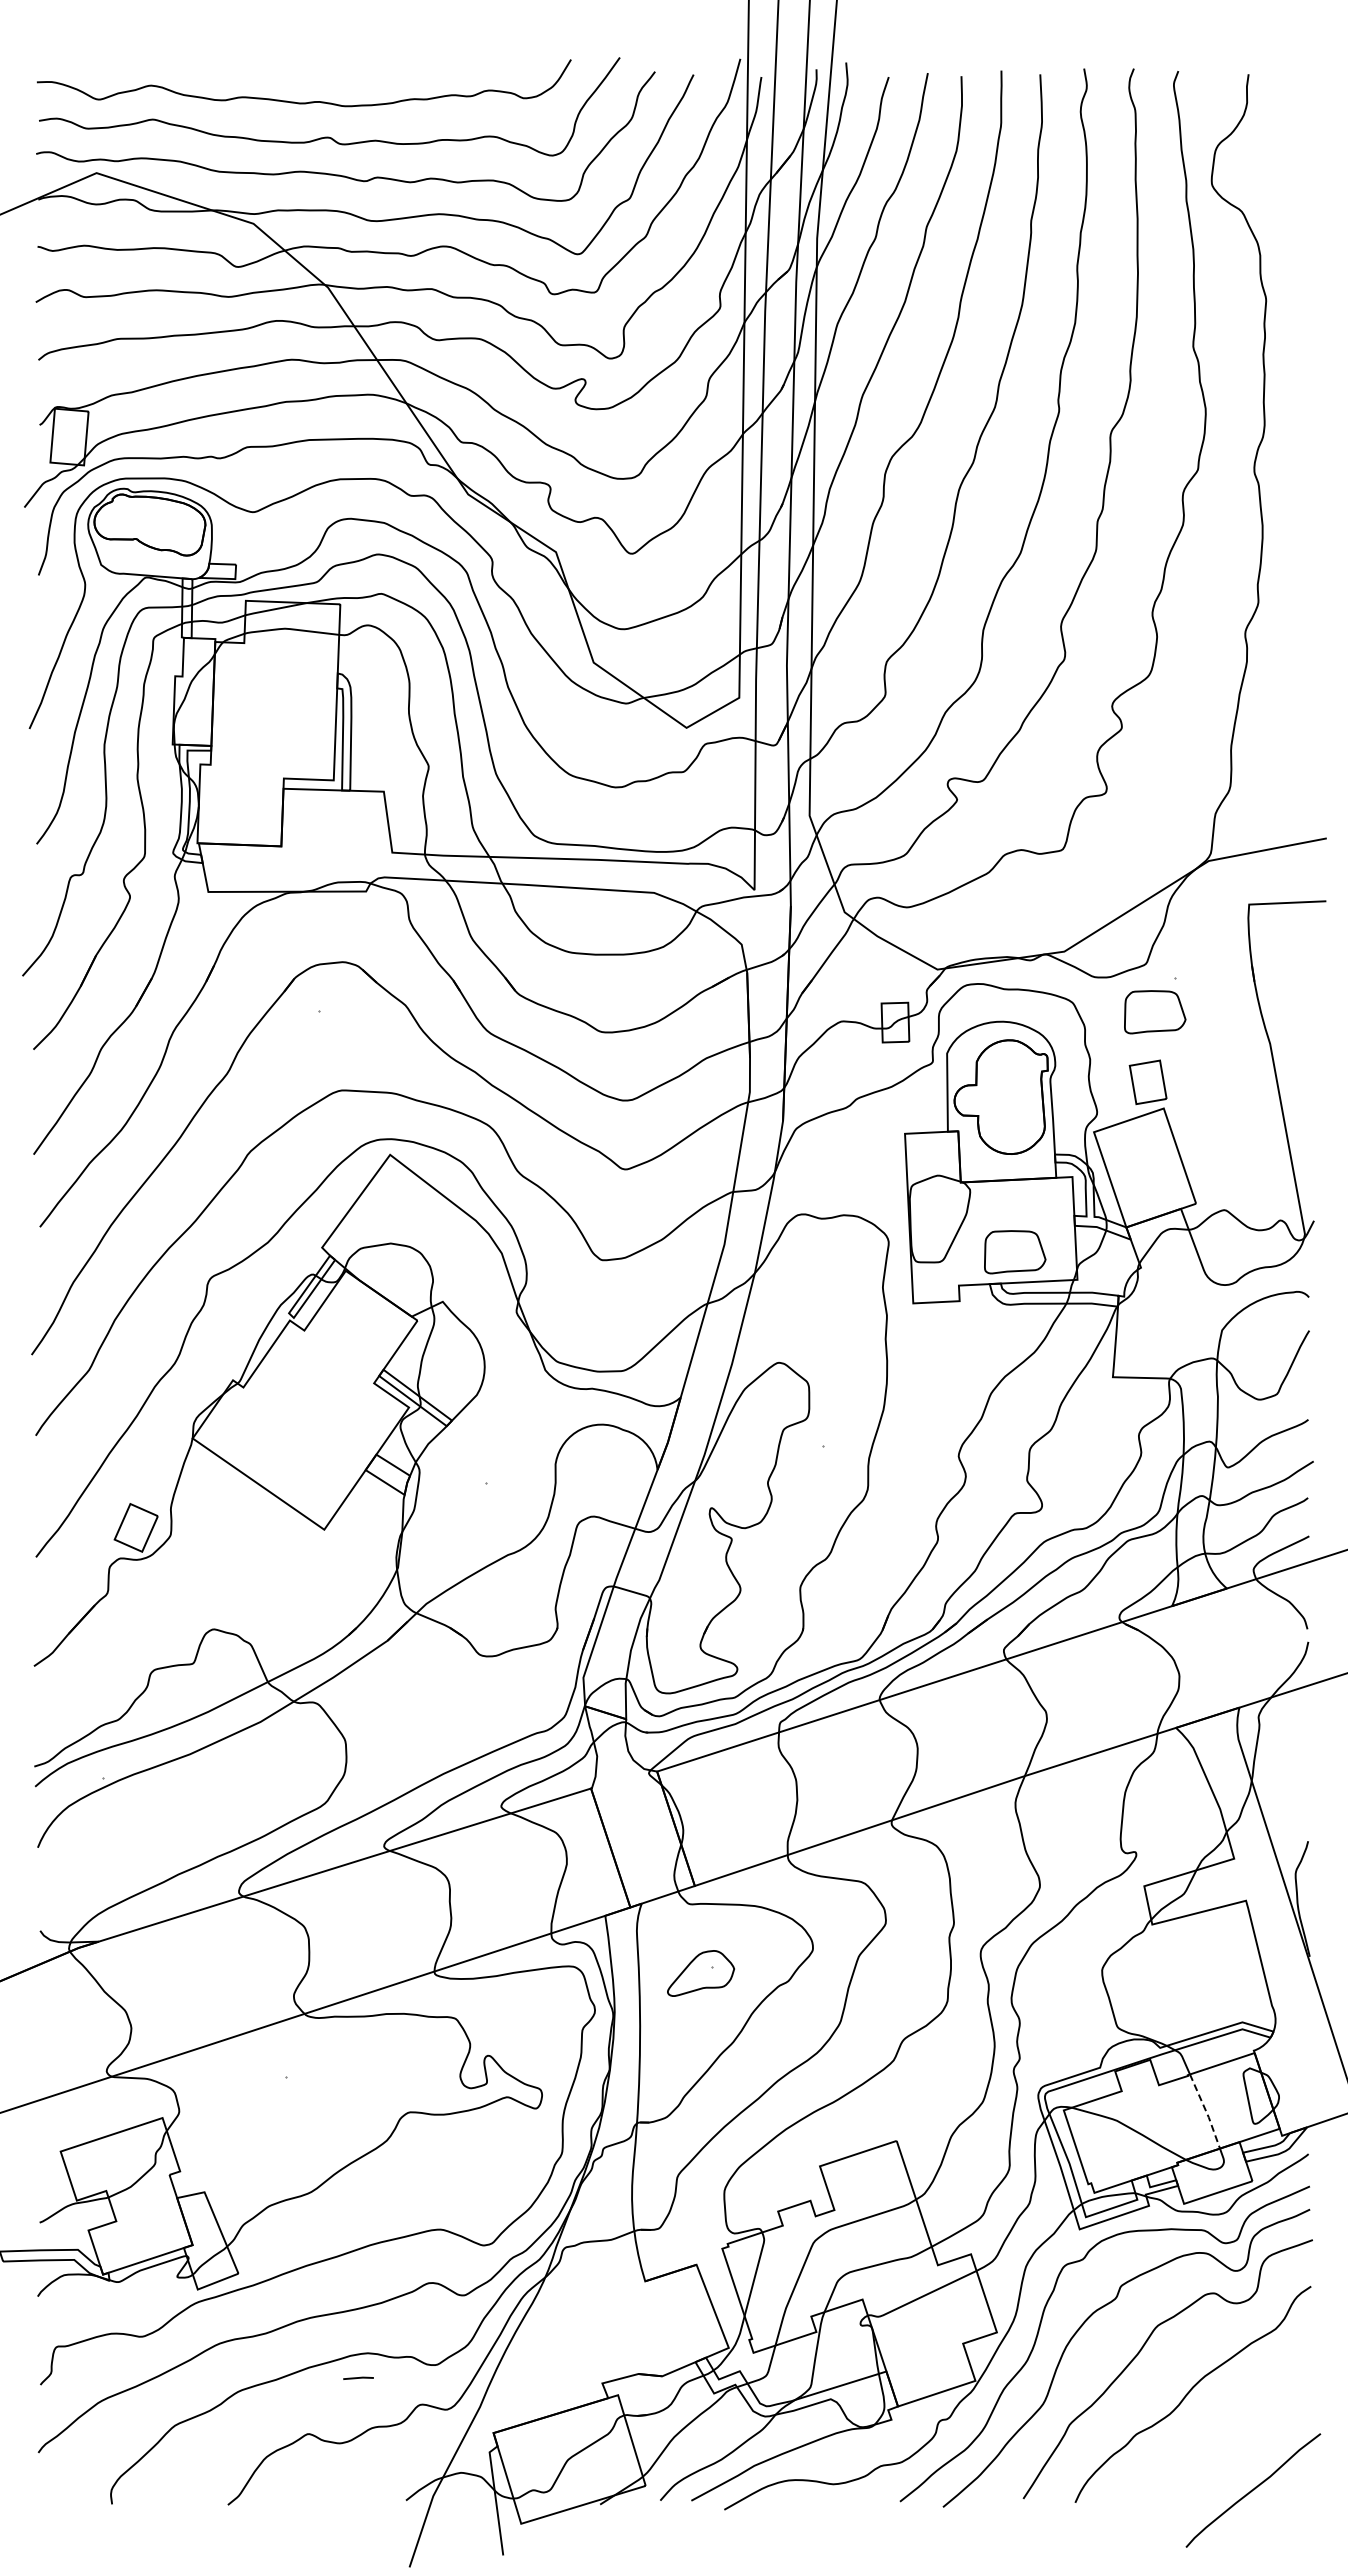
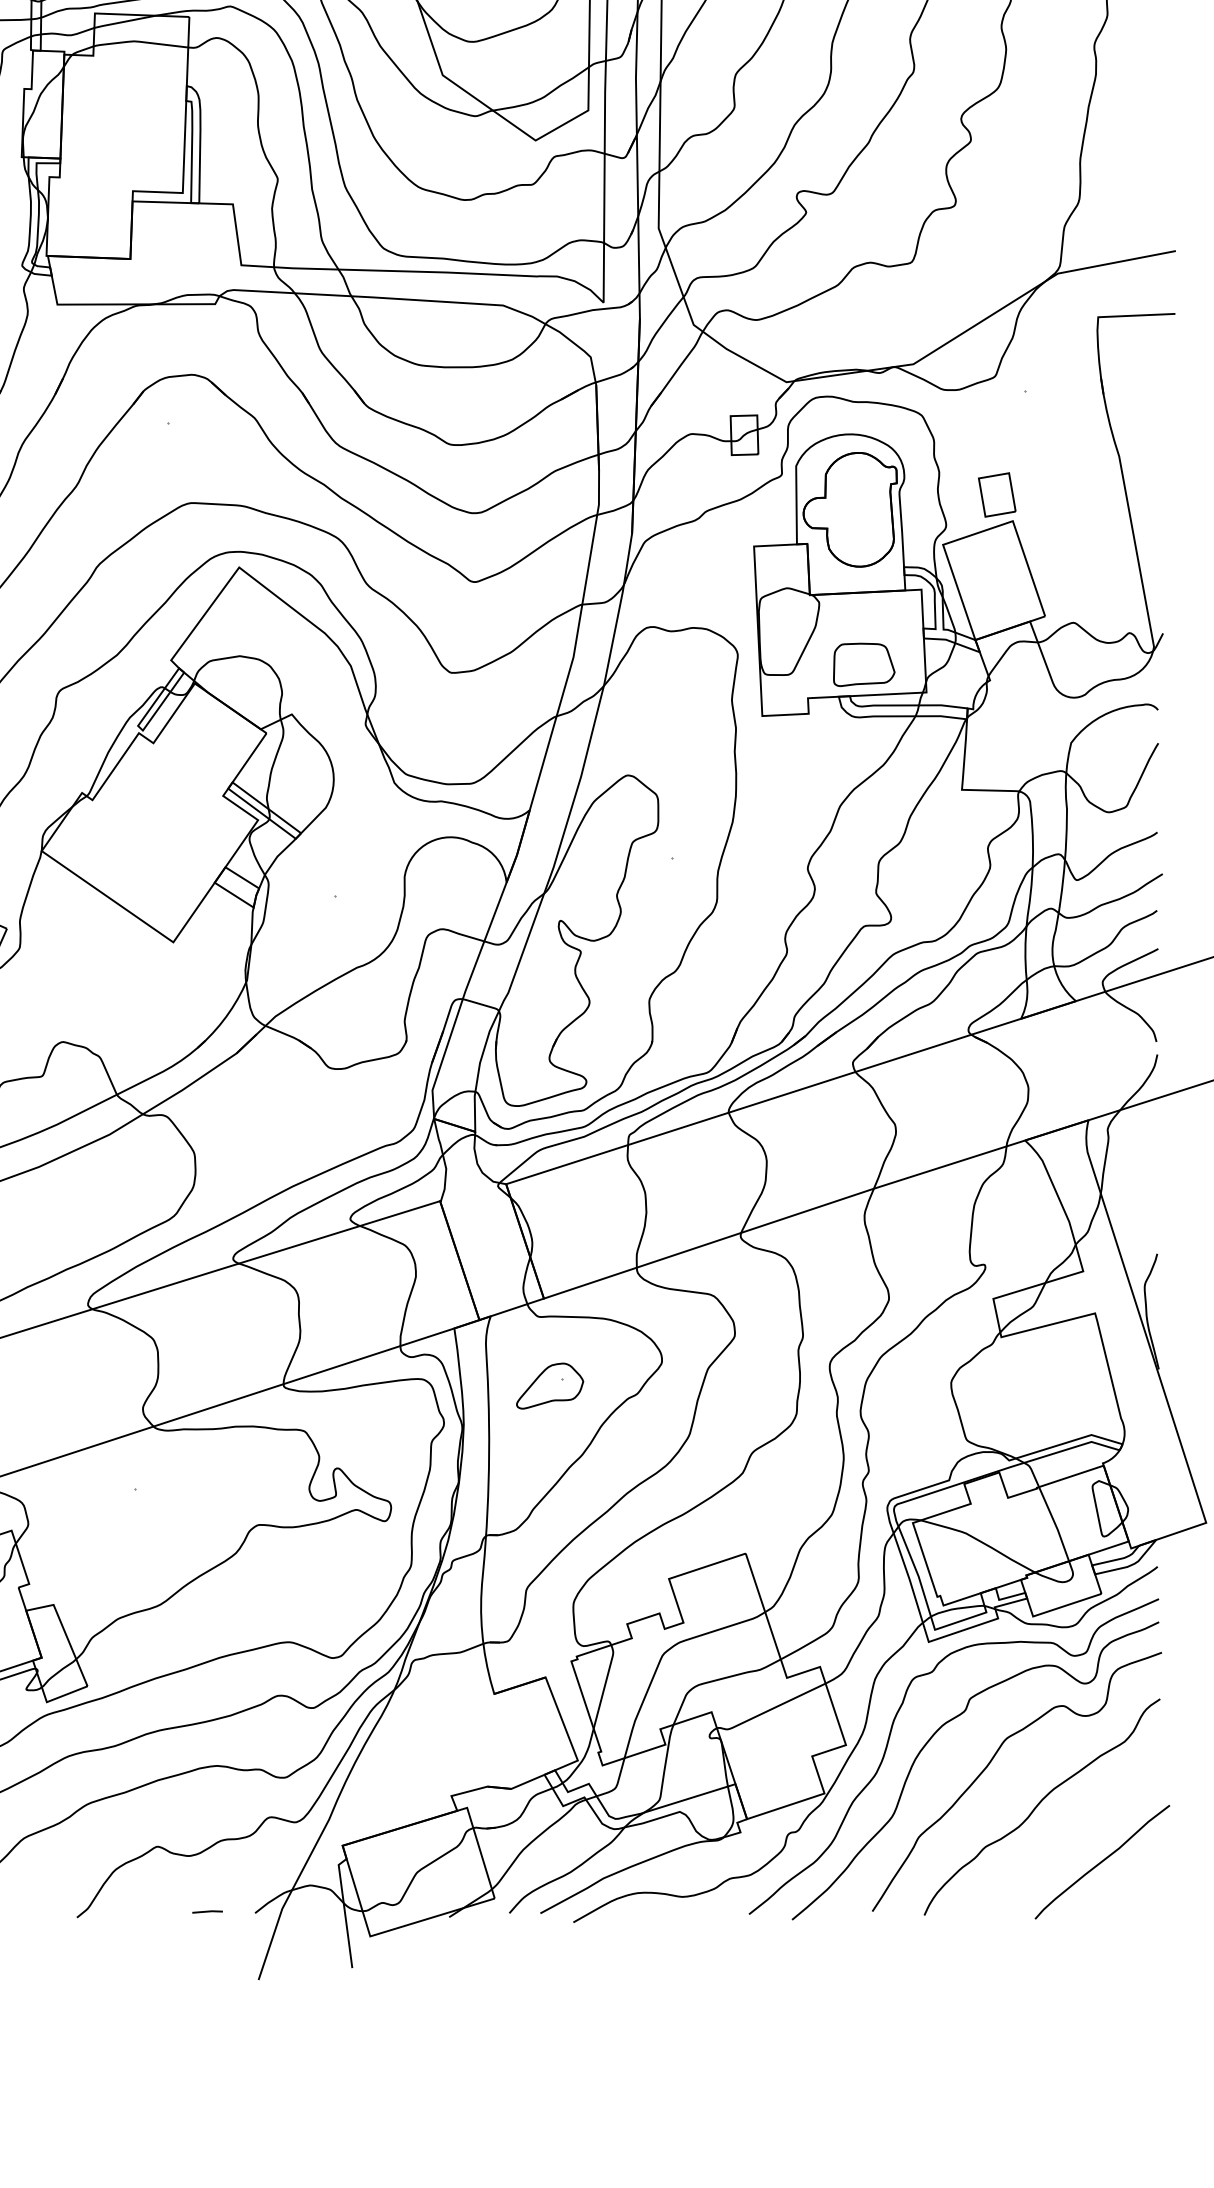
part: (1155, 1012) -> (1004, 425), removed
line: (1206, 2111) -> (1055, 1524), dashed -> solid
line: (358, 2377) -> (207, 1911), moved
curve: (1253, 2490) -> (1102, 1862), moved

